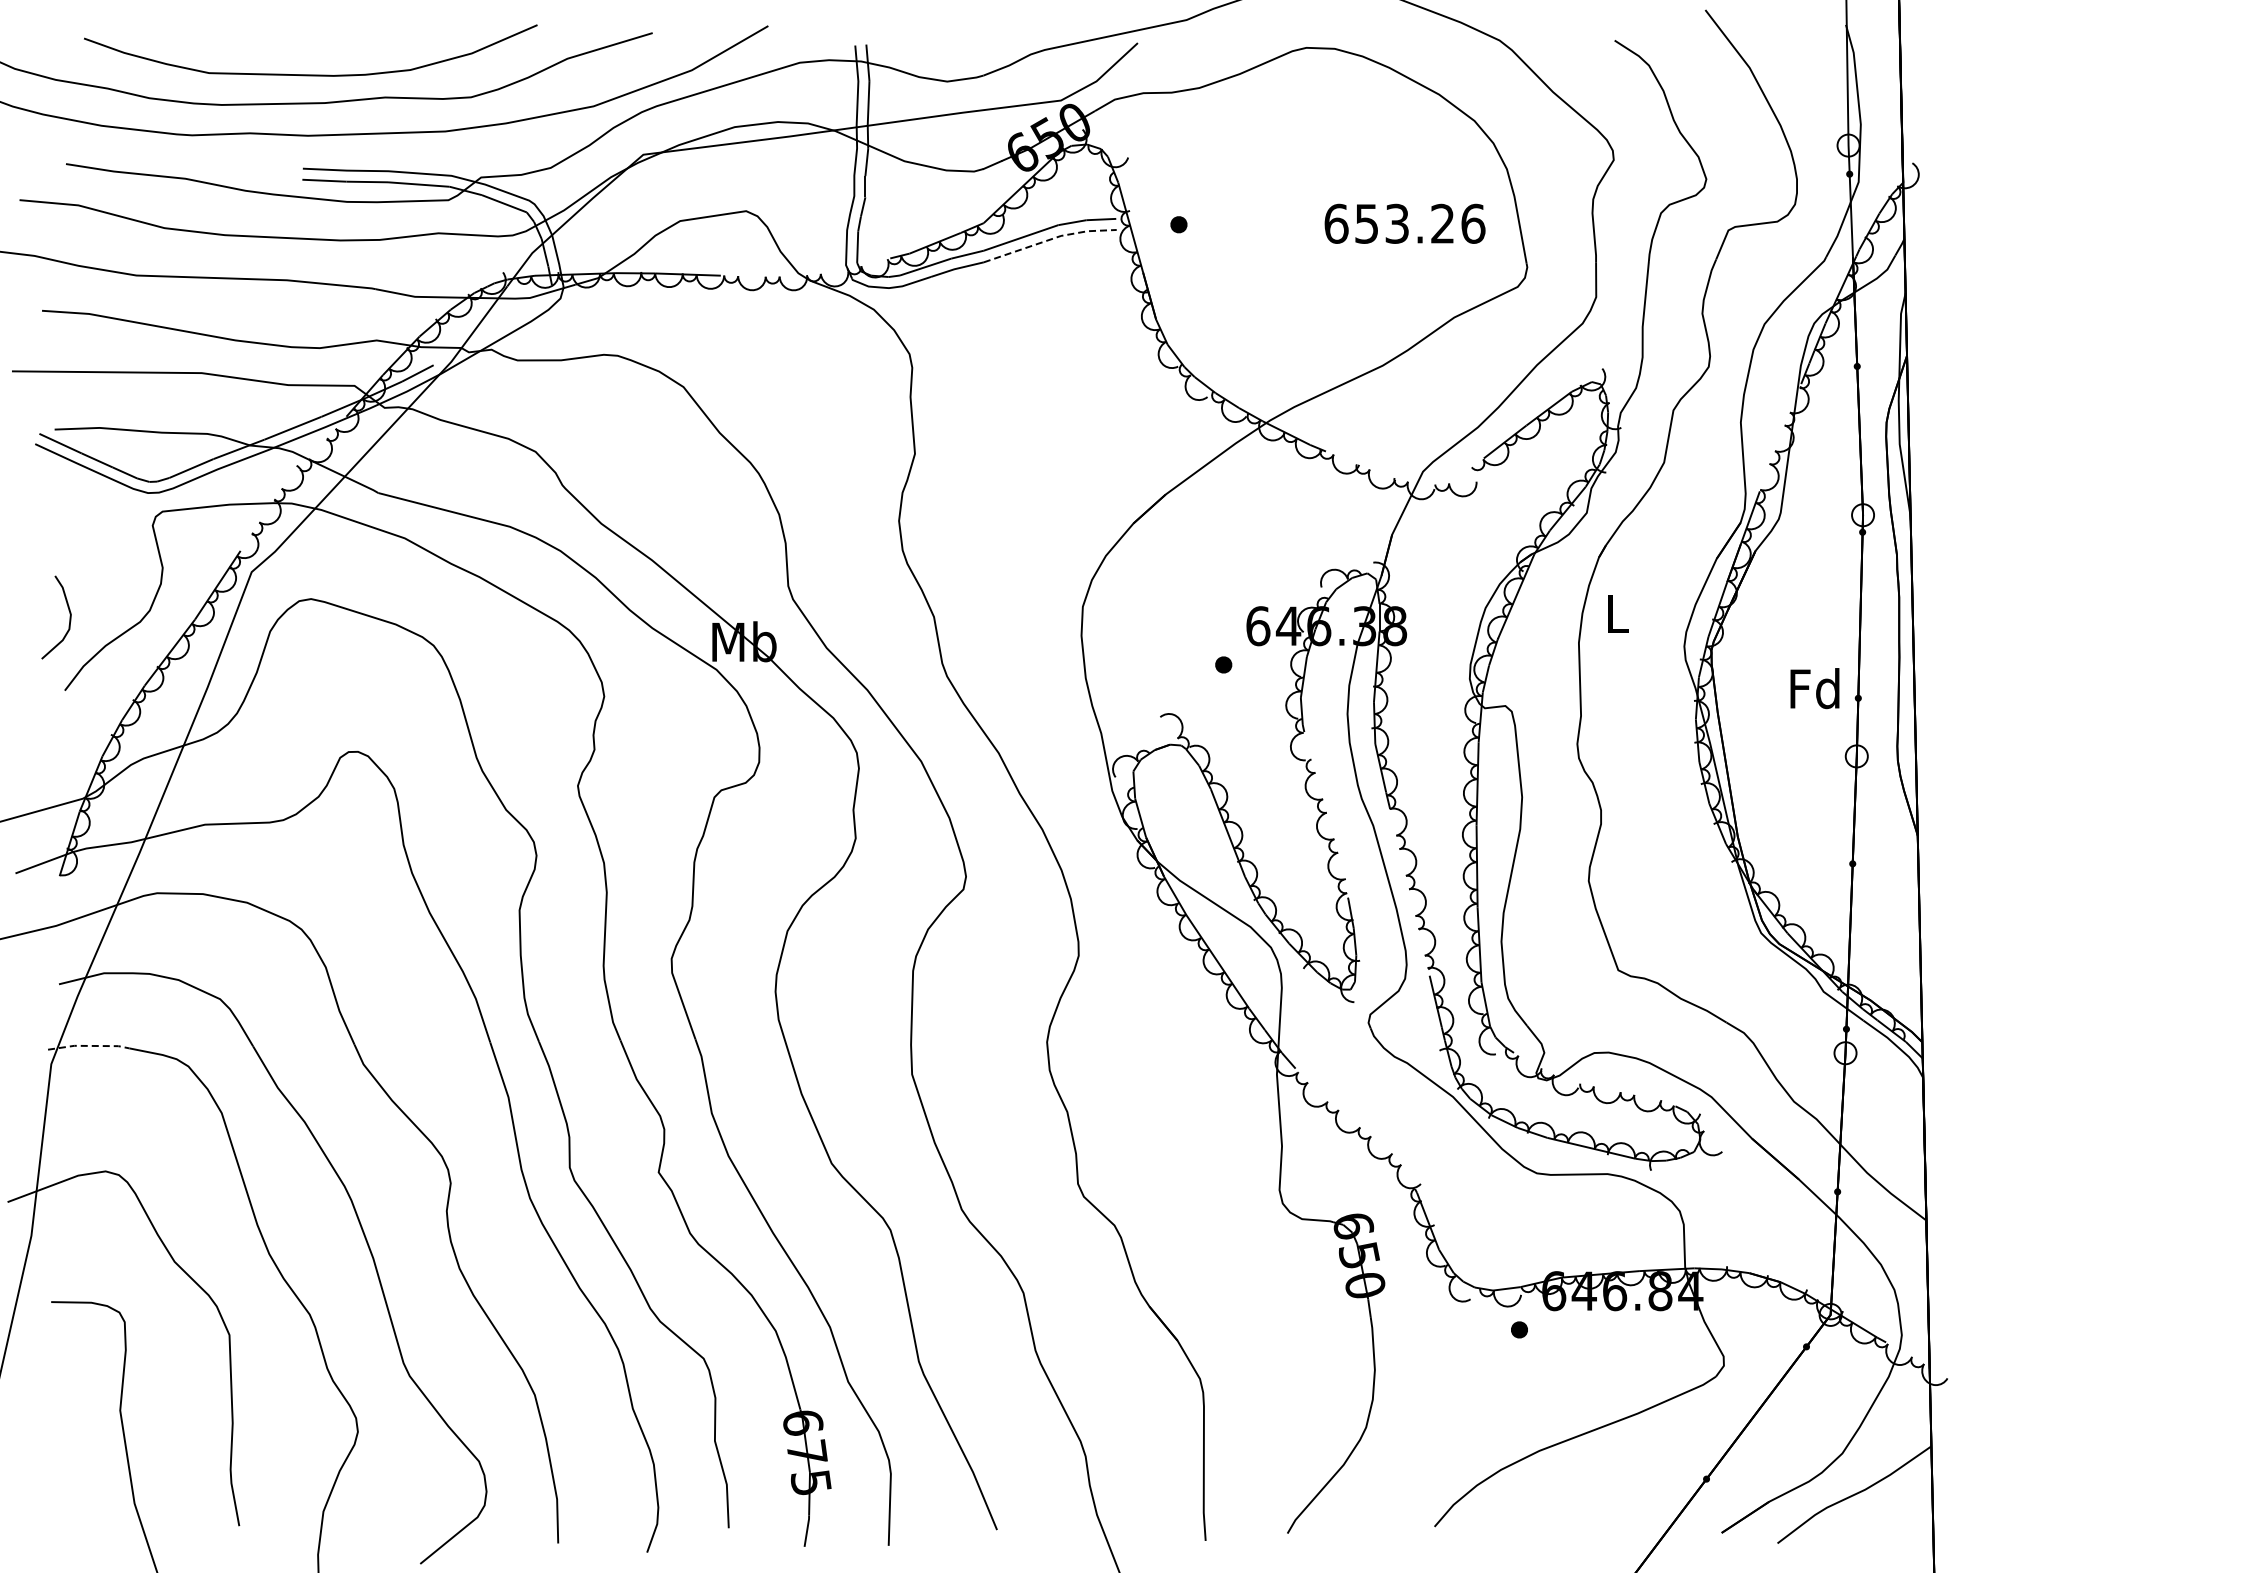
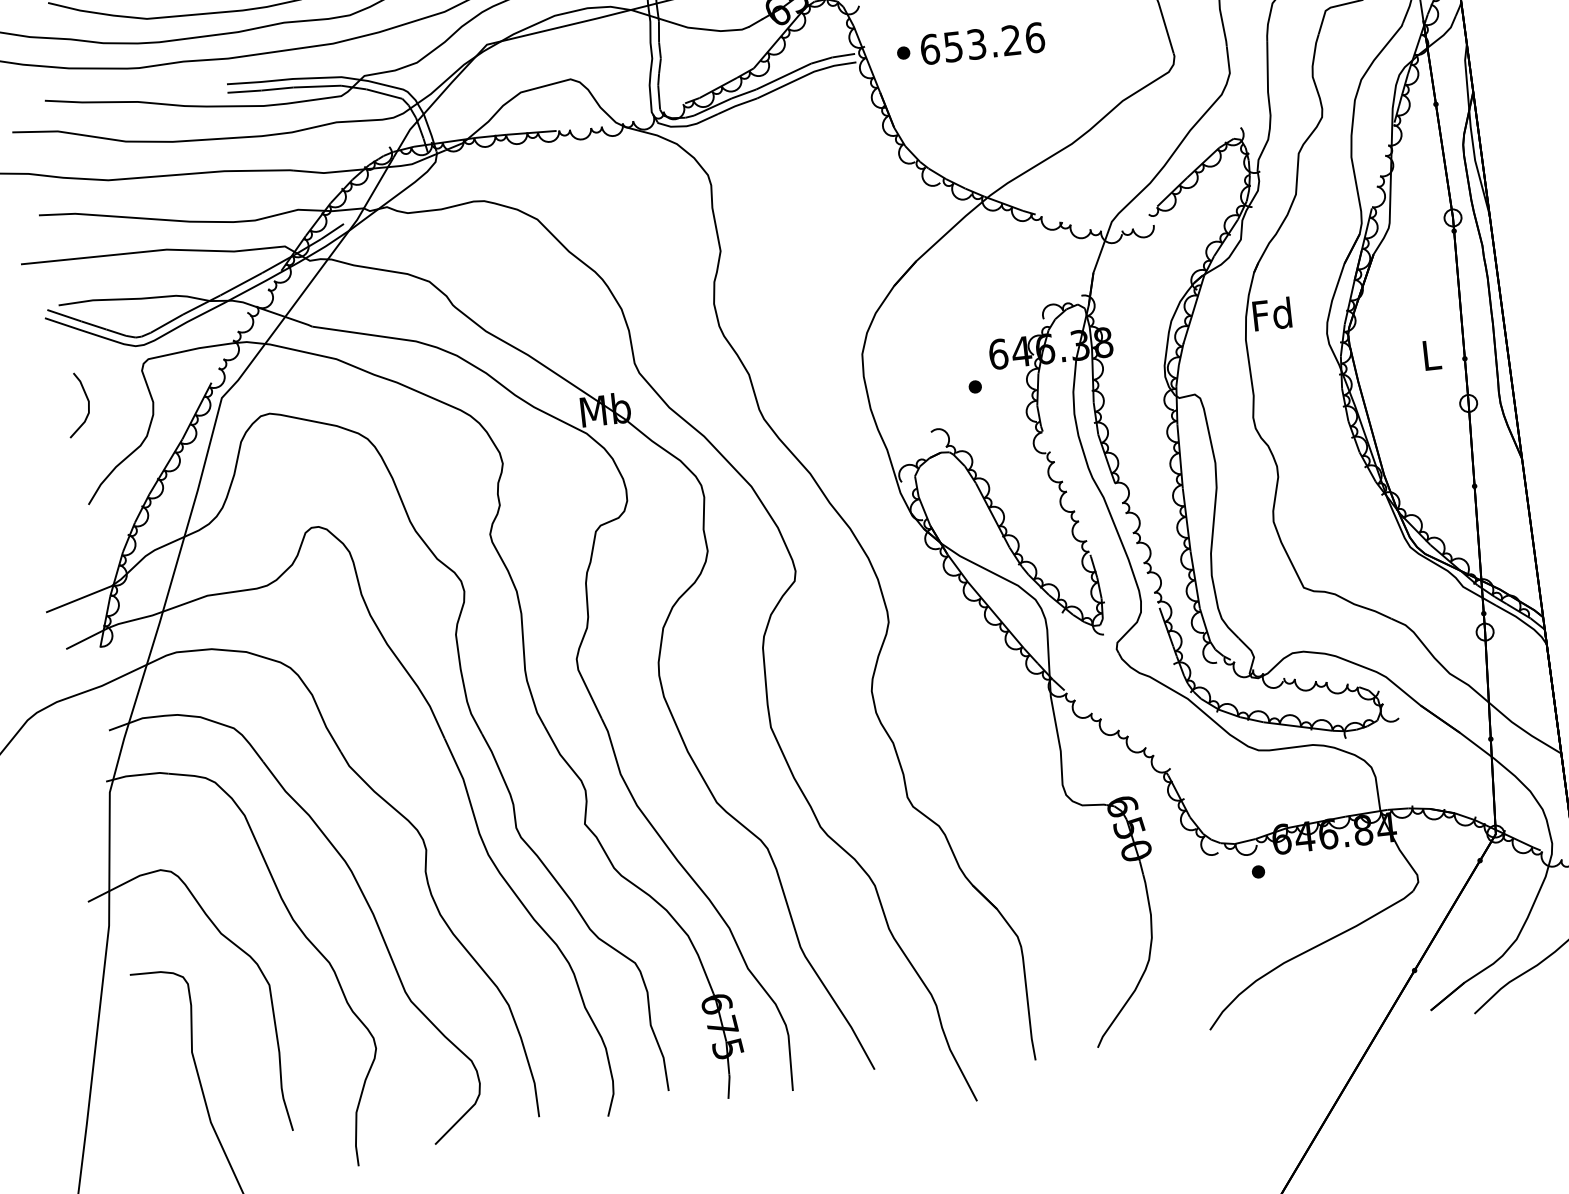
text: (1404, 223) -> (982, 43), moved
line: (1050, 239) -> (806, 75), dashed -> solid
text: (1616, 613) -> (1272, 314), L -> Fd
curve: (69, 617) -> (88, 403), moved
text: (1814, 688) -> (1430, 354), Fd -> L
line: (89, 1045) -> (137, 774), dashed -> solid

